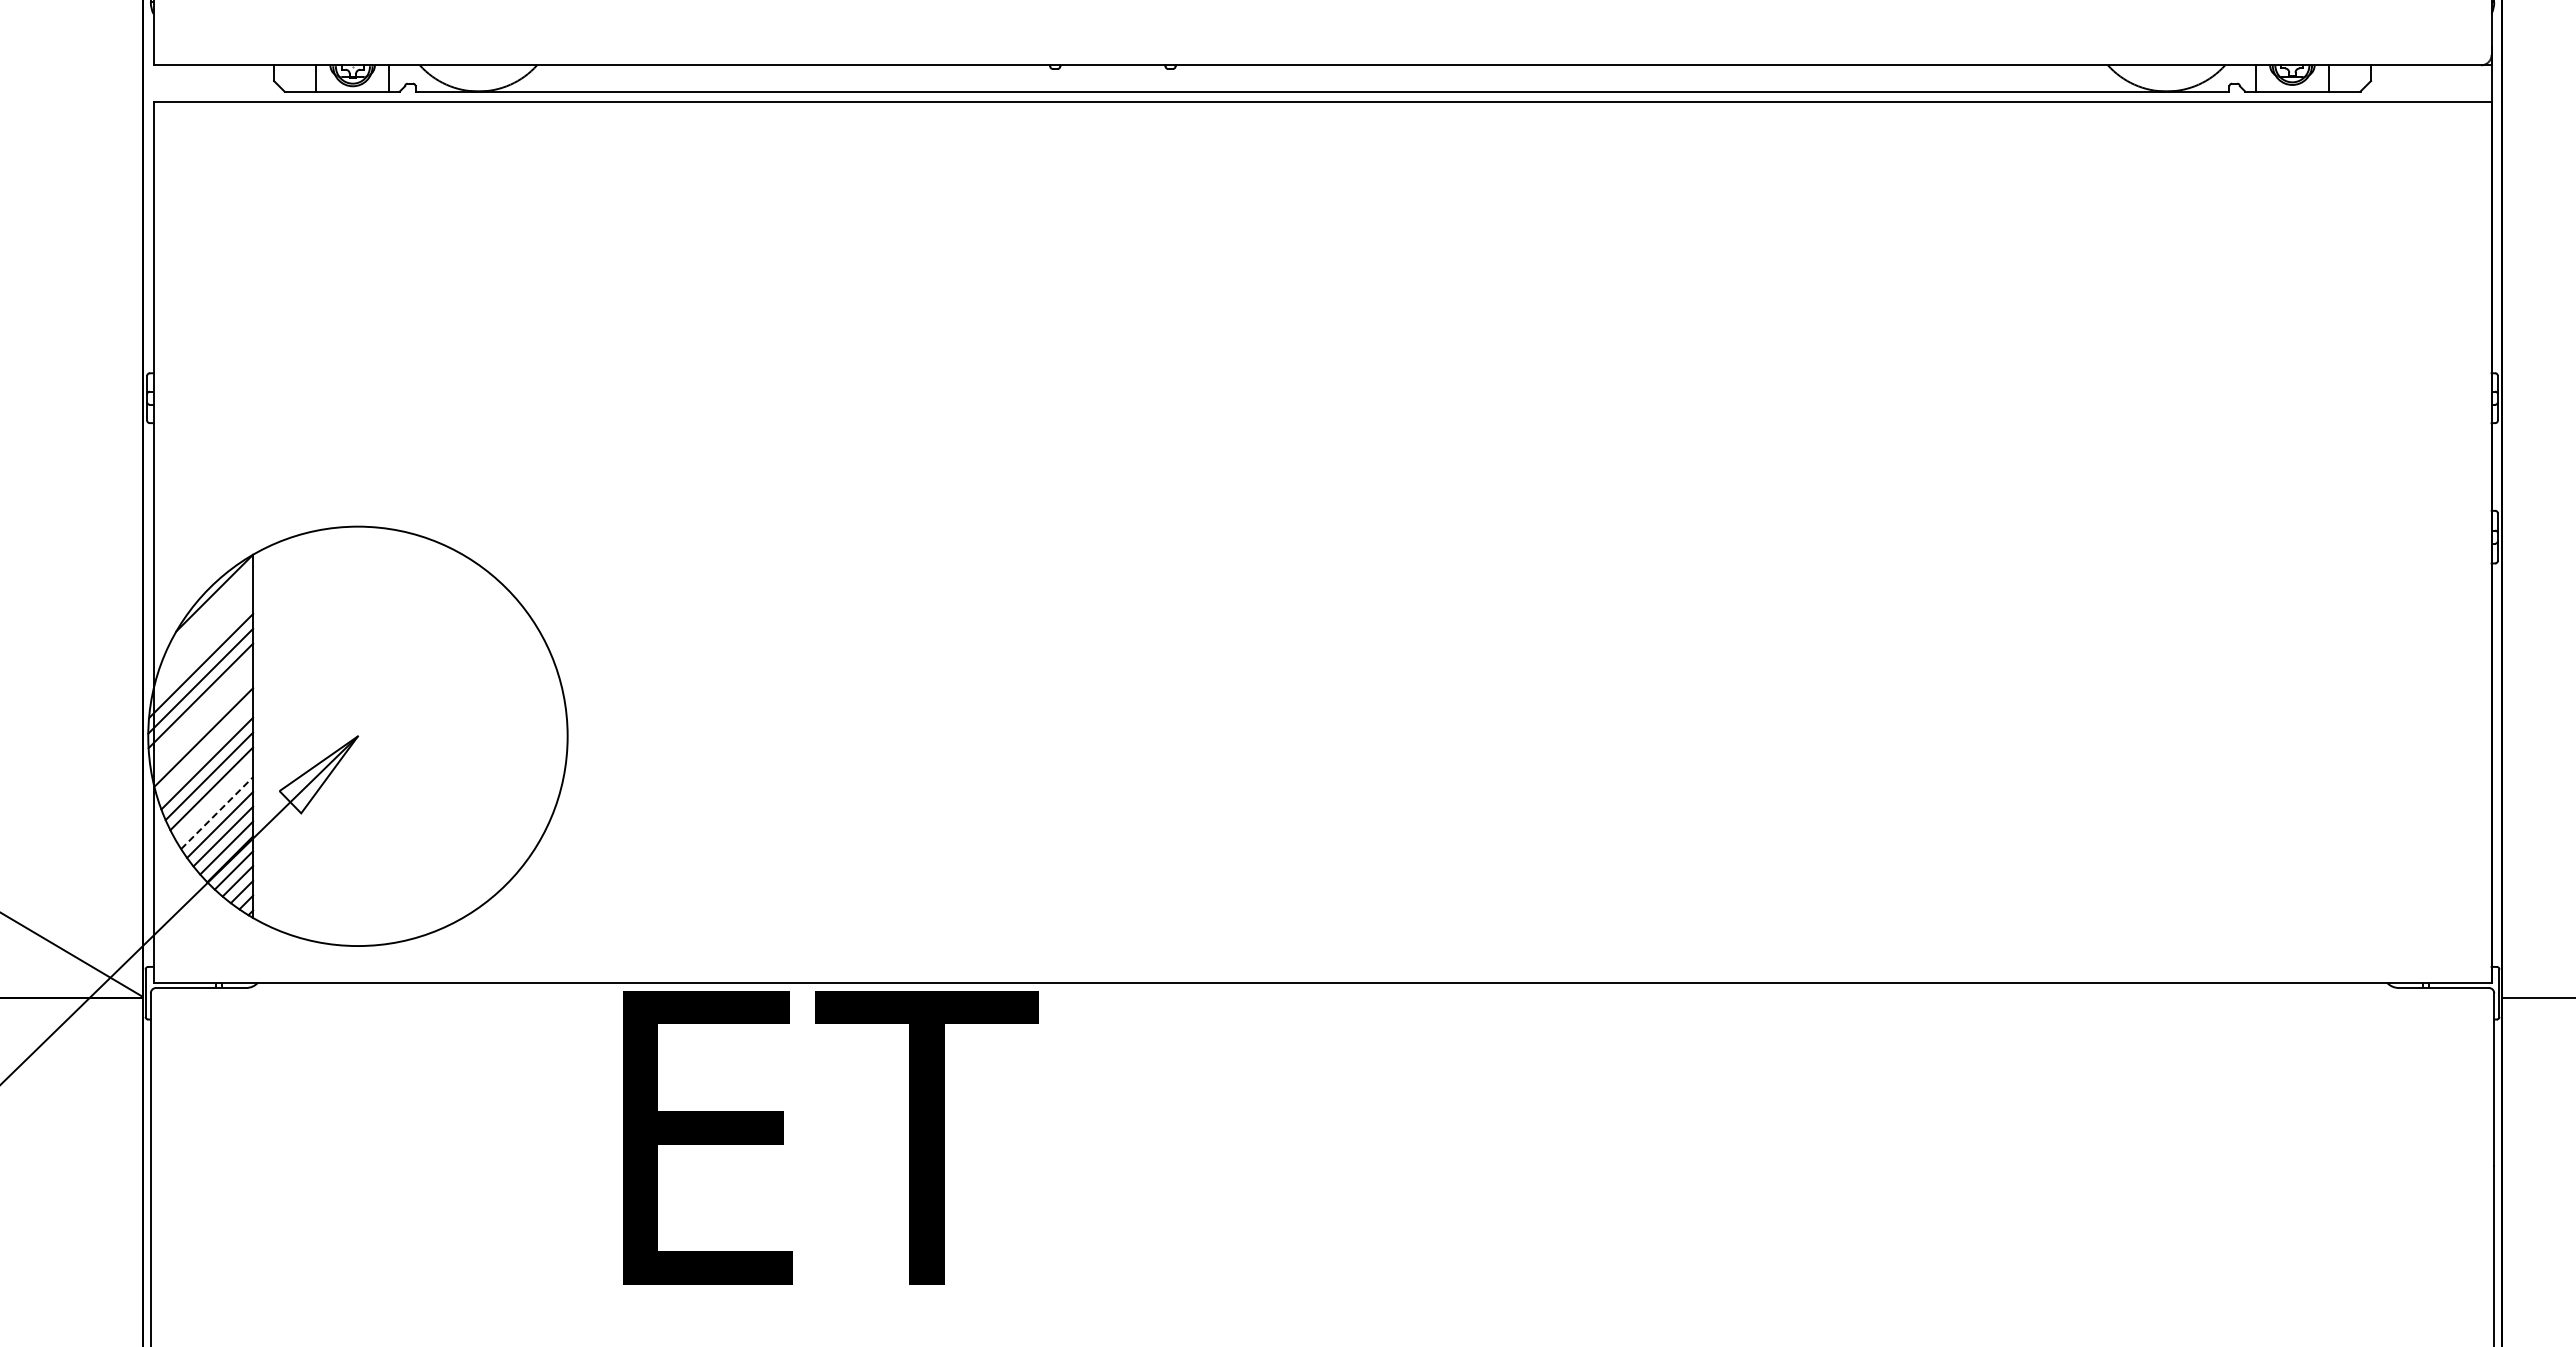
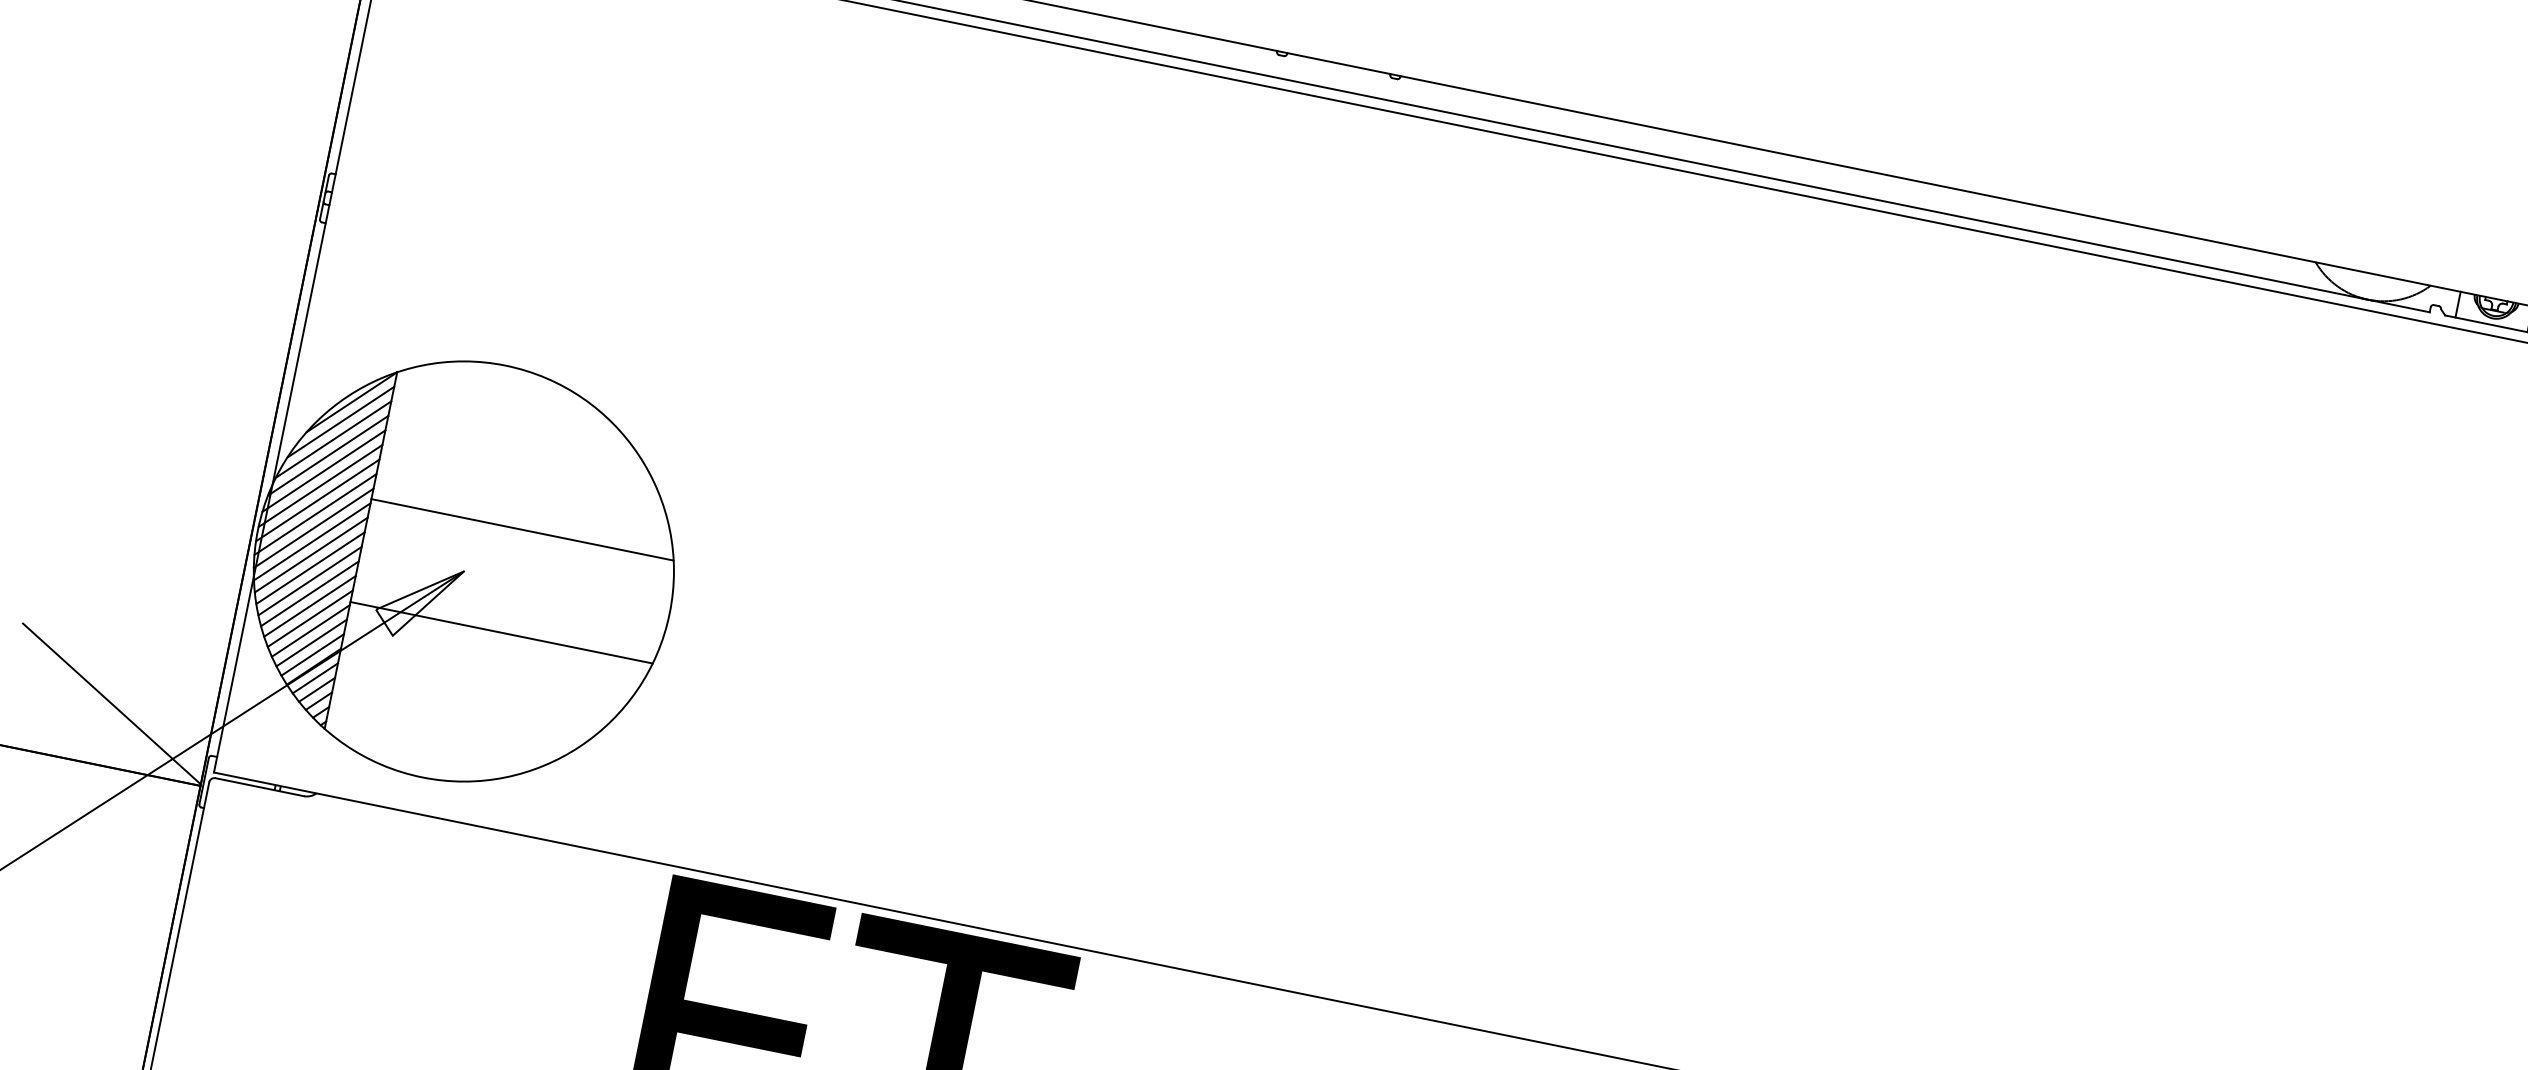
line: (207, 614) -> (340, 421), added
line: (204, 633) -> (333, 439), added
line: (202, 650) -> (328, 456), added
line: (407, 683) -> (523, 529), added
line: (201, 709) -> (315, 513), added
line: (202, 723) -> (313, 527), added
line: (205, 750) -> (311, 554), added
line: (407, 788) -> (502, 632), added
line: (214, 800) -> (310, 605), added
line: (217, 813) -> (310, 619), dashed -> solid

